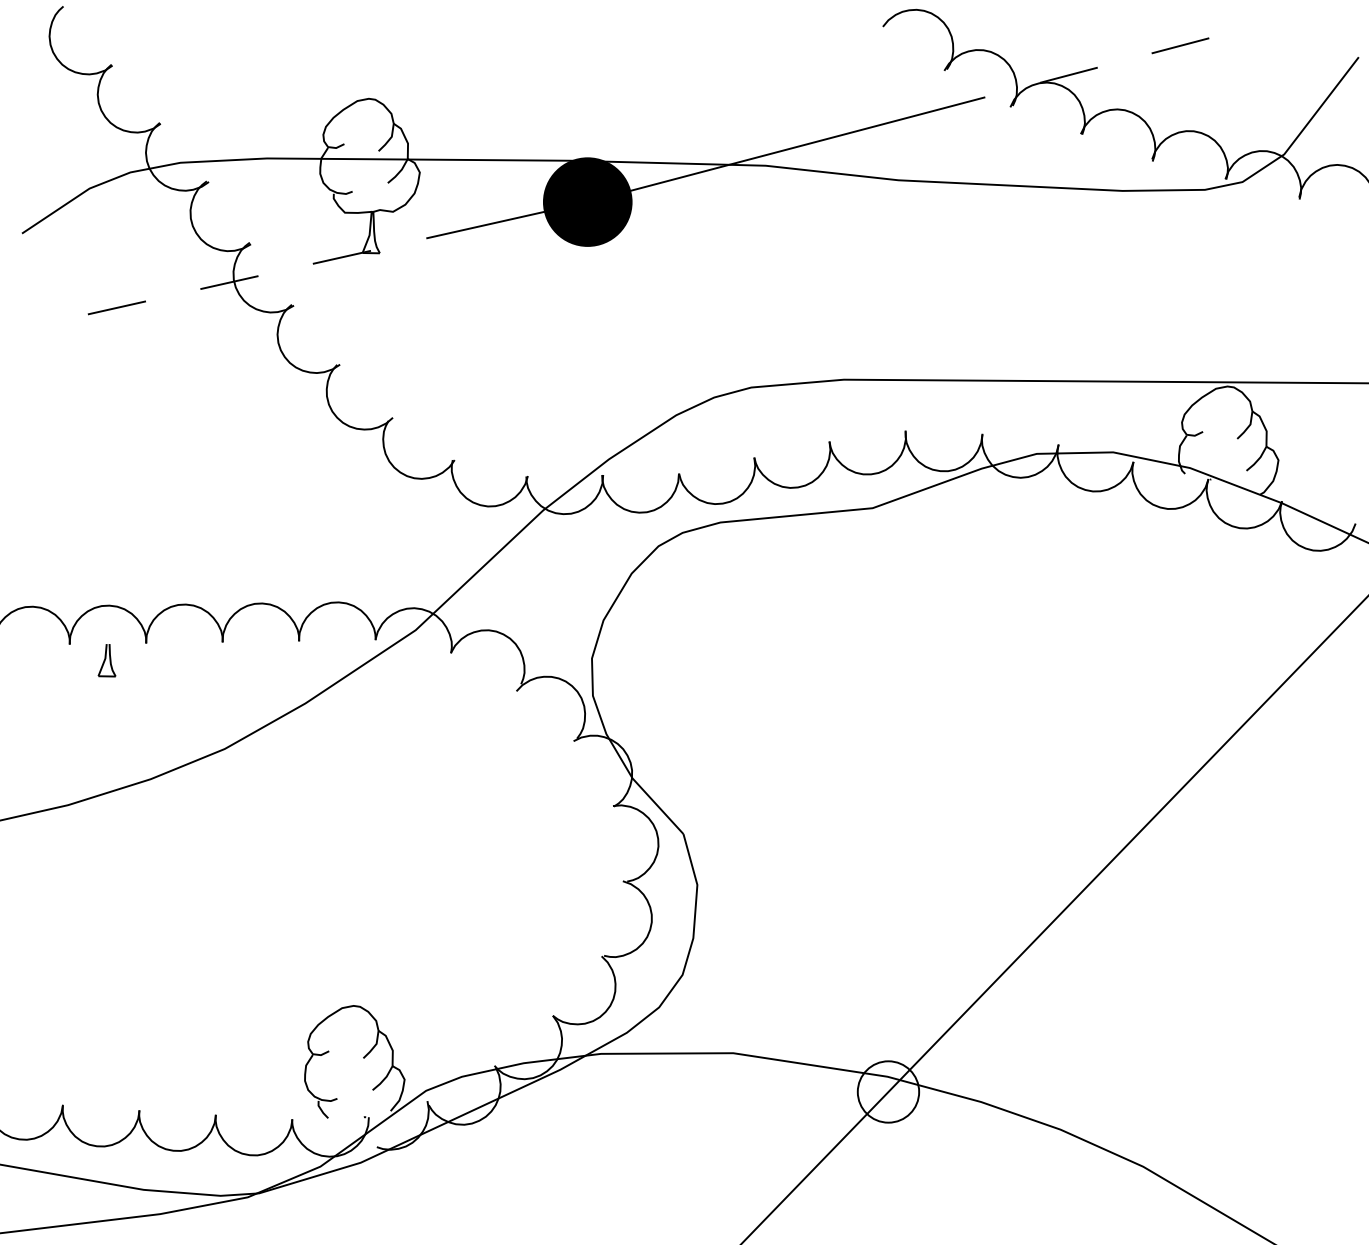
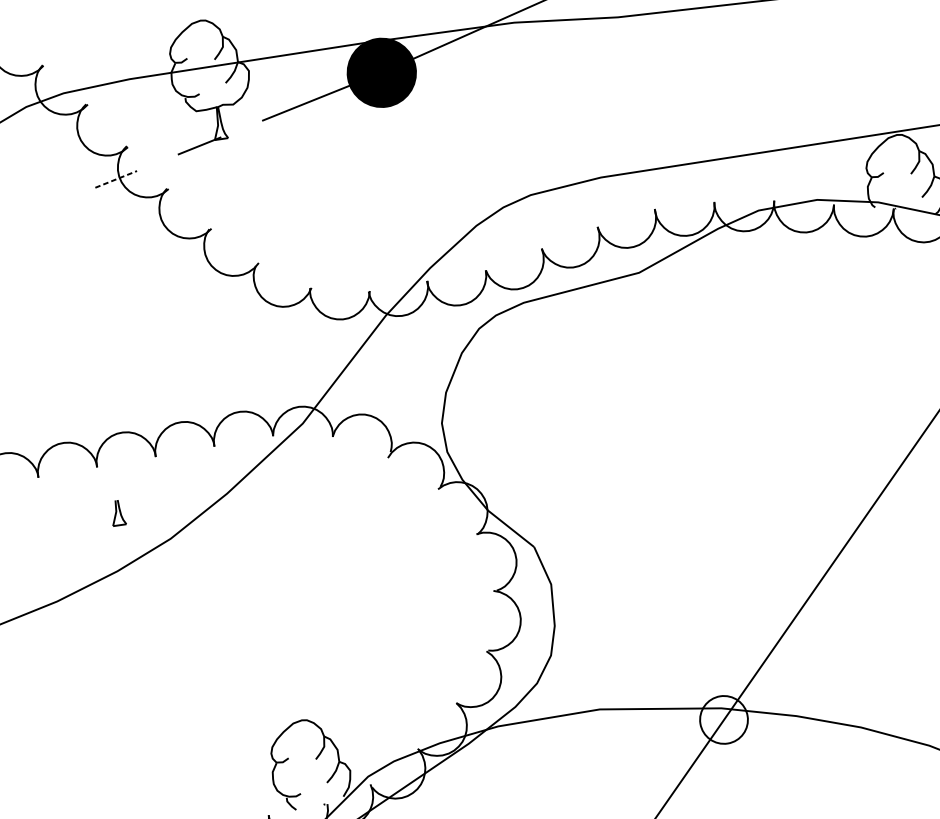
line: (229, 282) -> (116, 179), solid -> dashed
line: (116, 307) -> (32, 212), removed
part: (106, 660) -> (117, 513), moved

